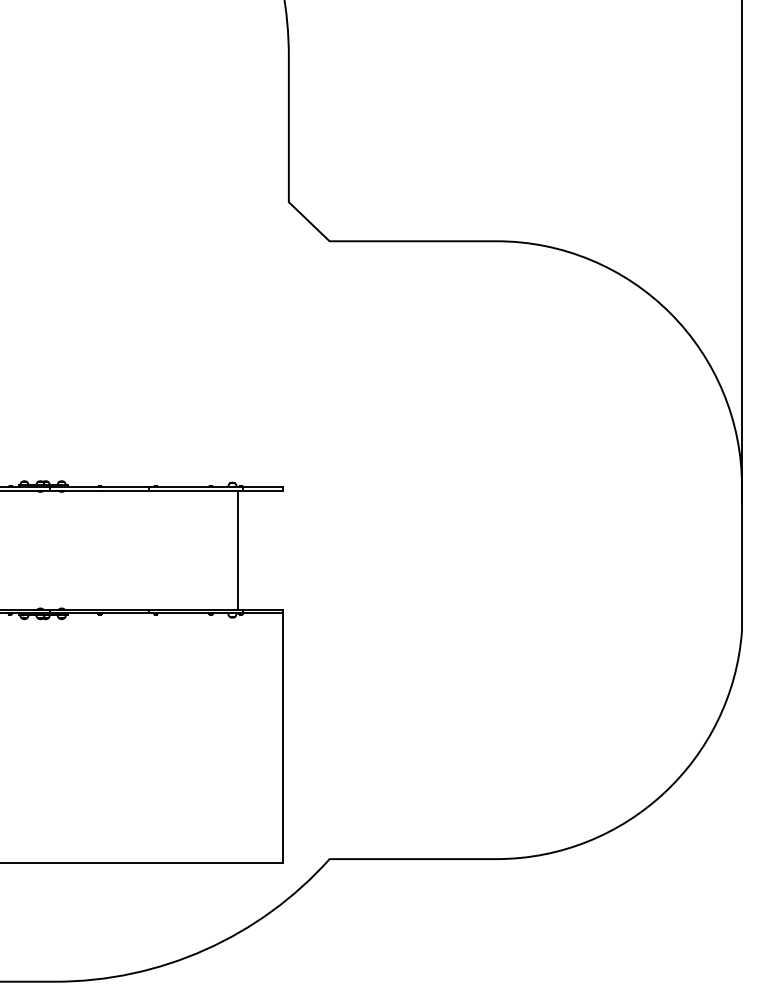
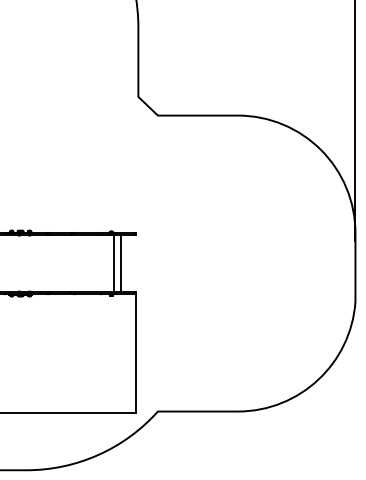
line: (251, 550) -> (120, 263), added

